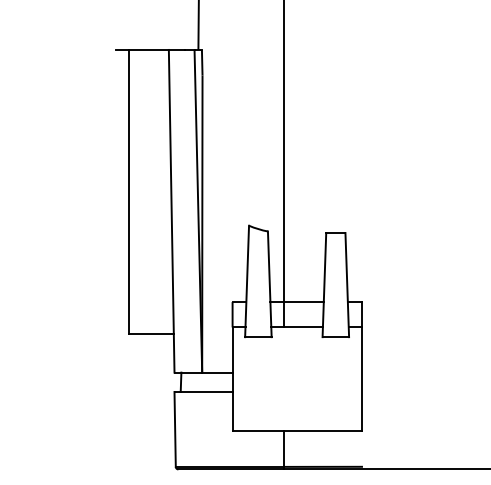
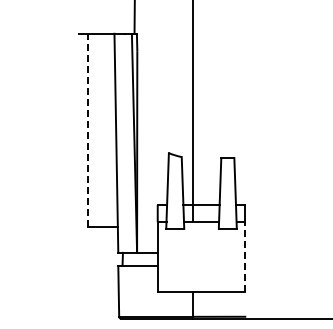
line: (129, 190) -> (87, 129), solid -> dashed
line: (361, 378) -> (245, 256), solid -> dashed

